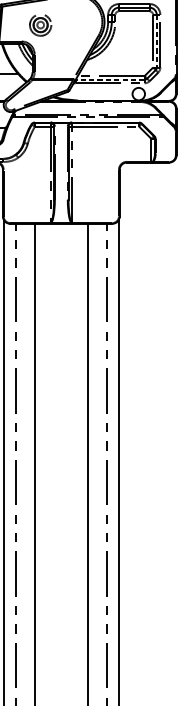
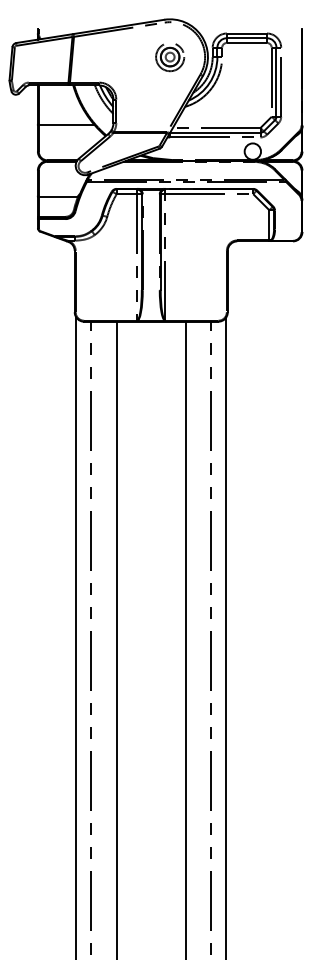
part: (40, 25) -> (170, 57), moved
line: (156, 41) -> (276, 82), dashed -> solid
line: (109, 79) -> (214, 132), dashed -> solid

